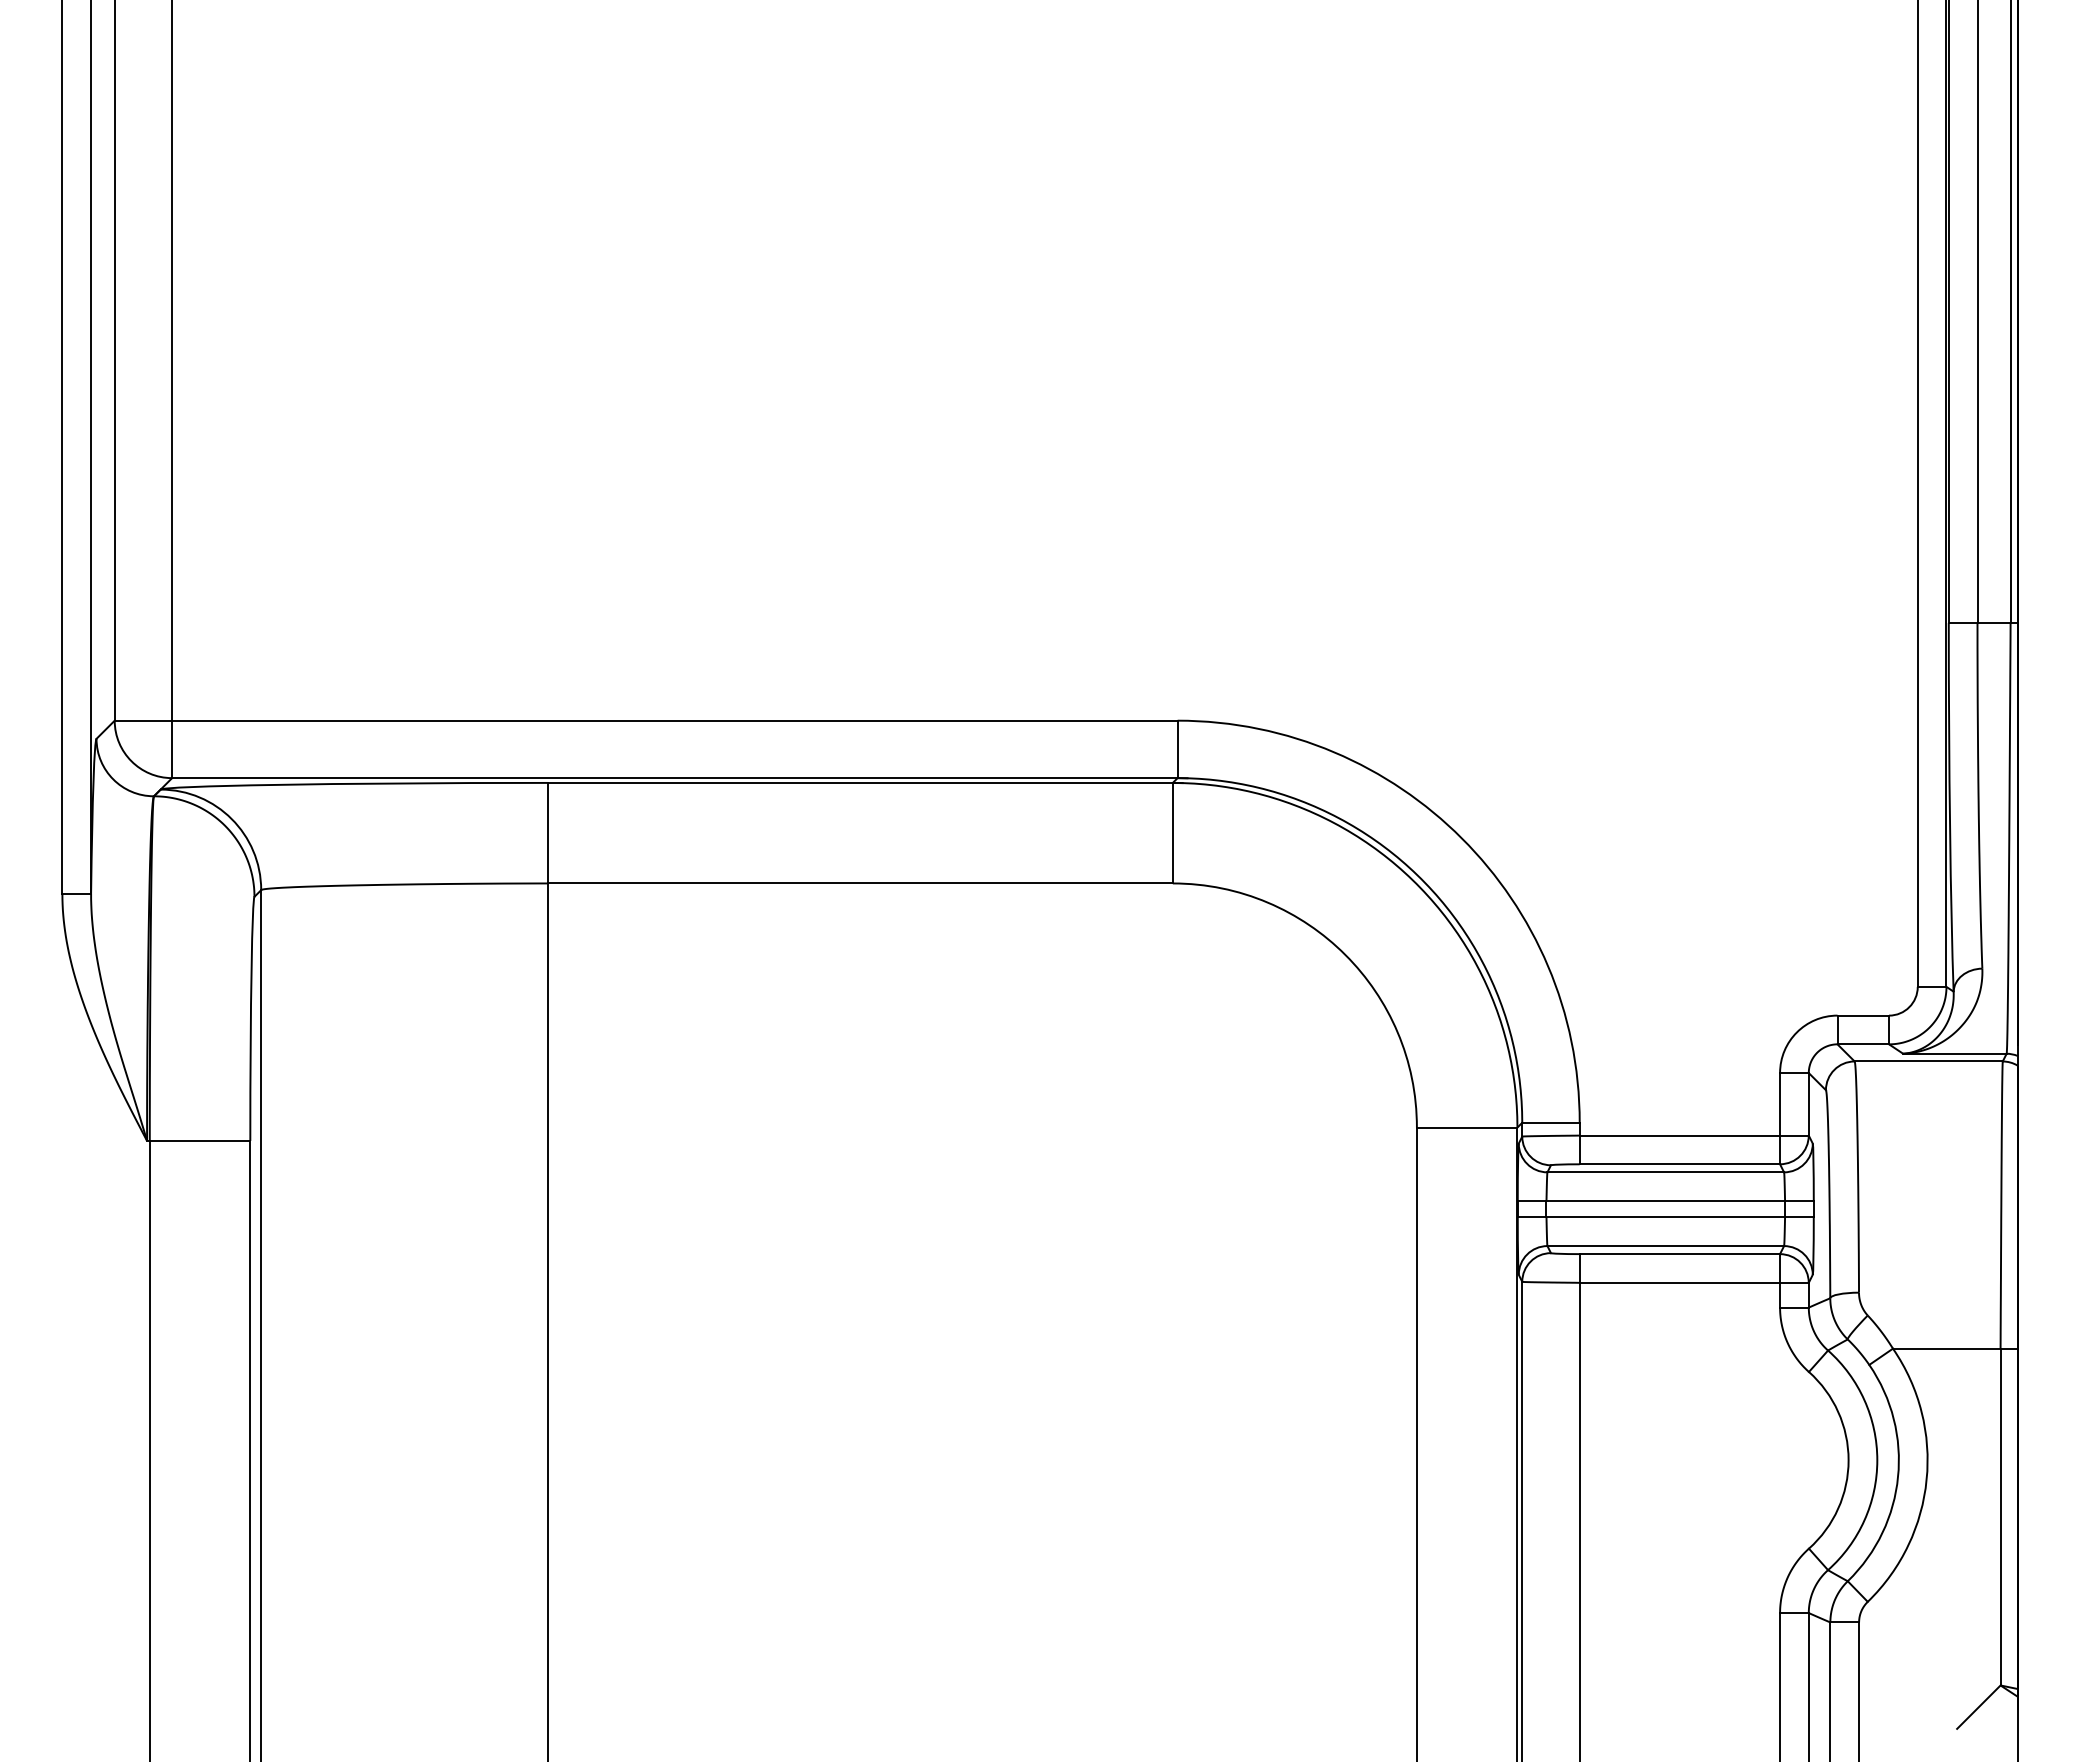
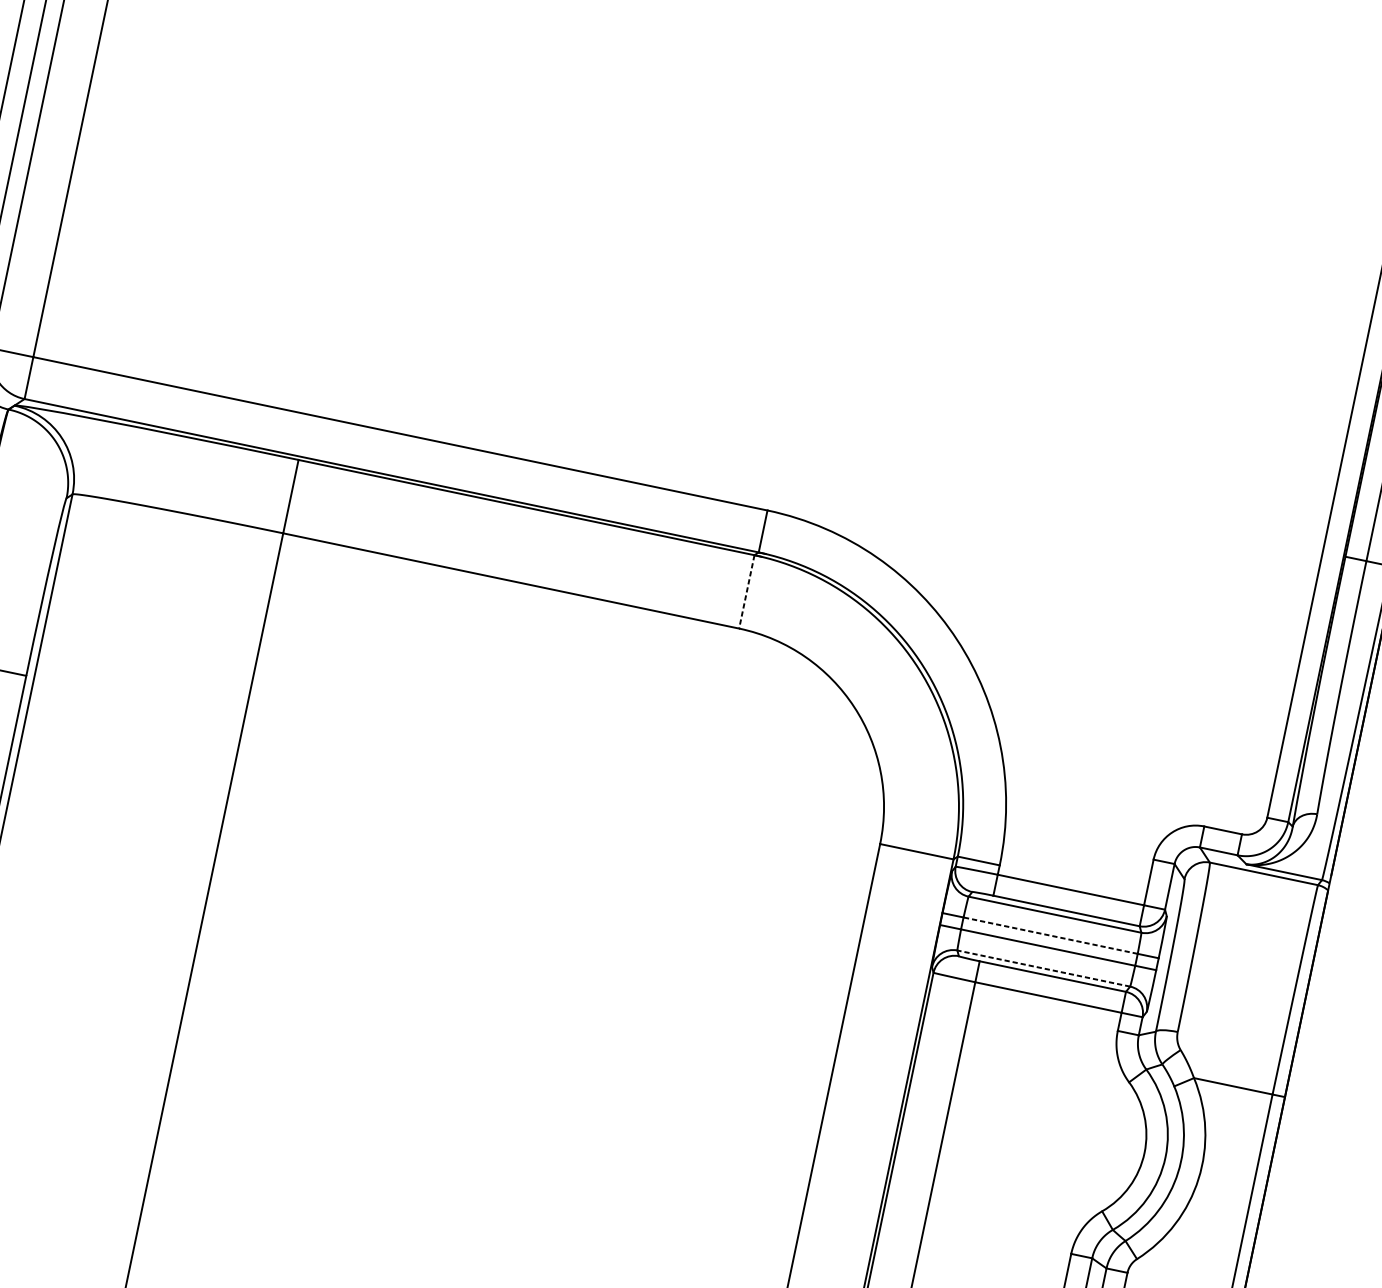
line: (1172, 833) -> (746, 592), solid -> dashed
line: (1665, 1201) -> (1050, 935), solid -> dashed
line: (1665, 1246) -> (1043, 968), solid -> dashed

